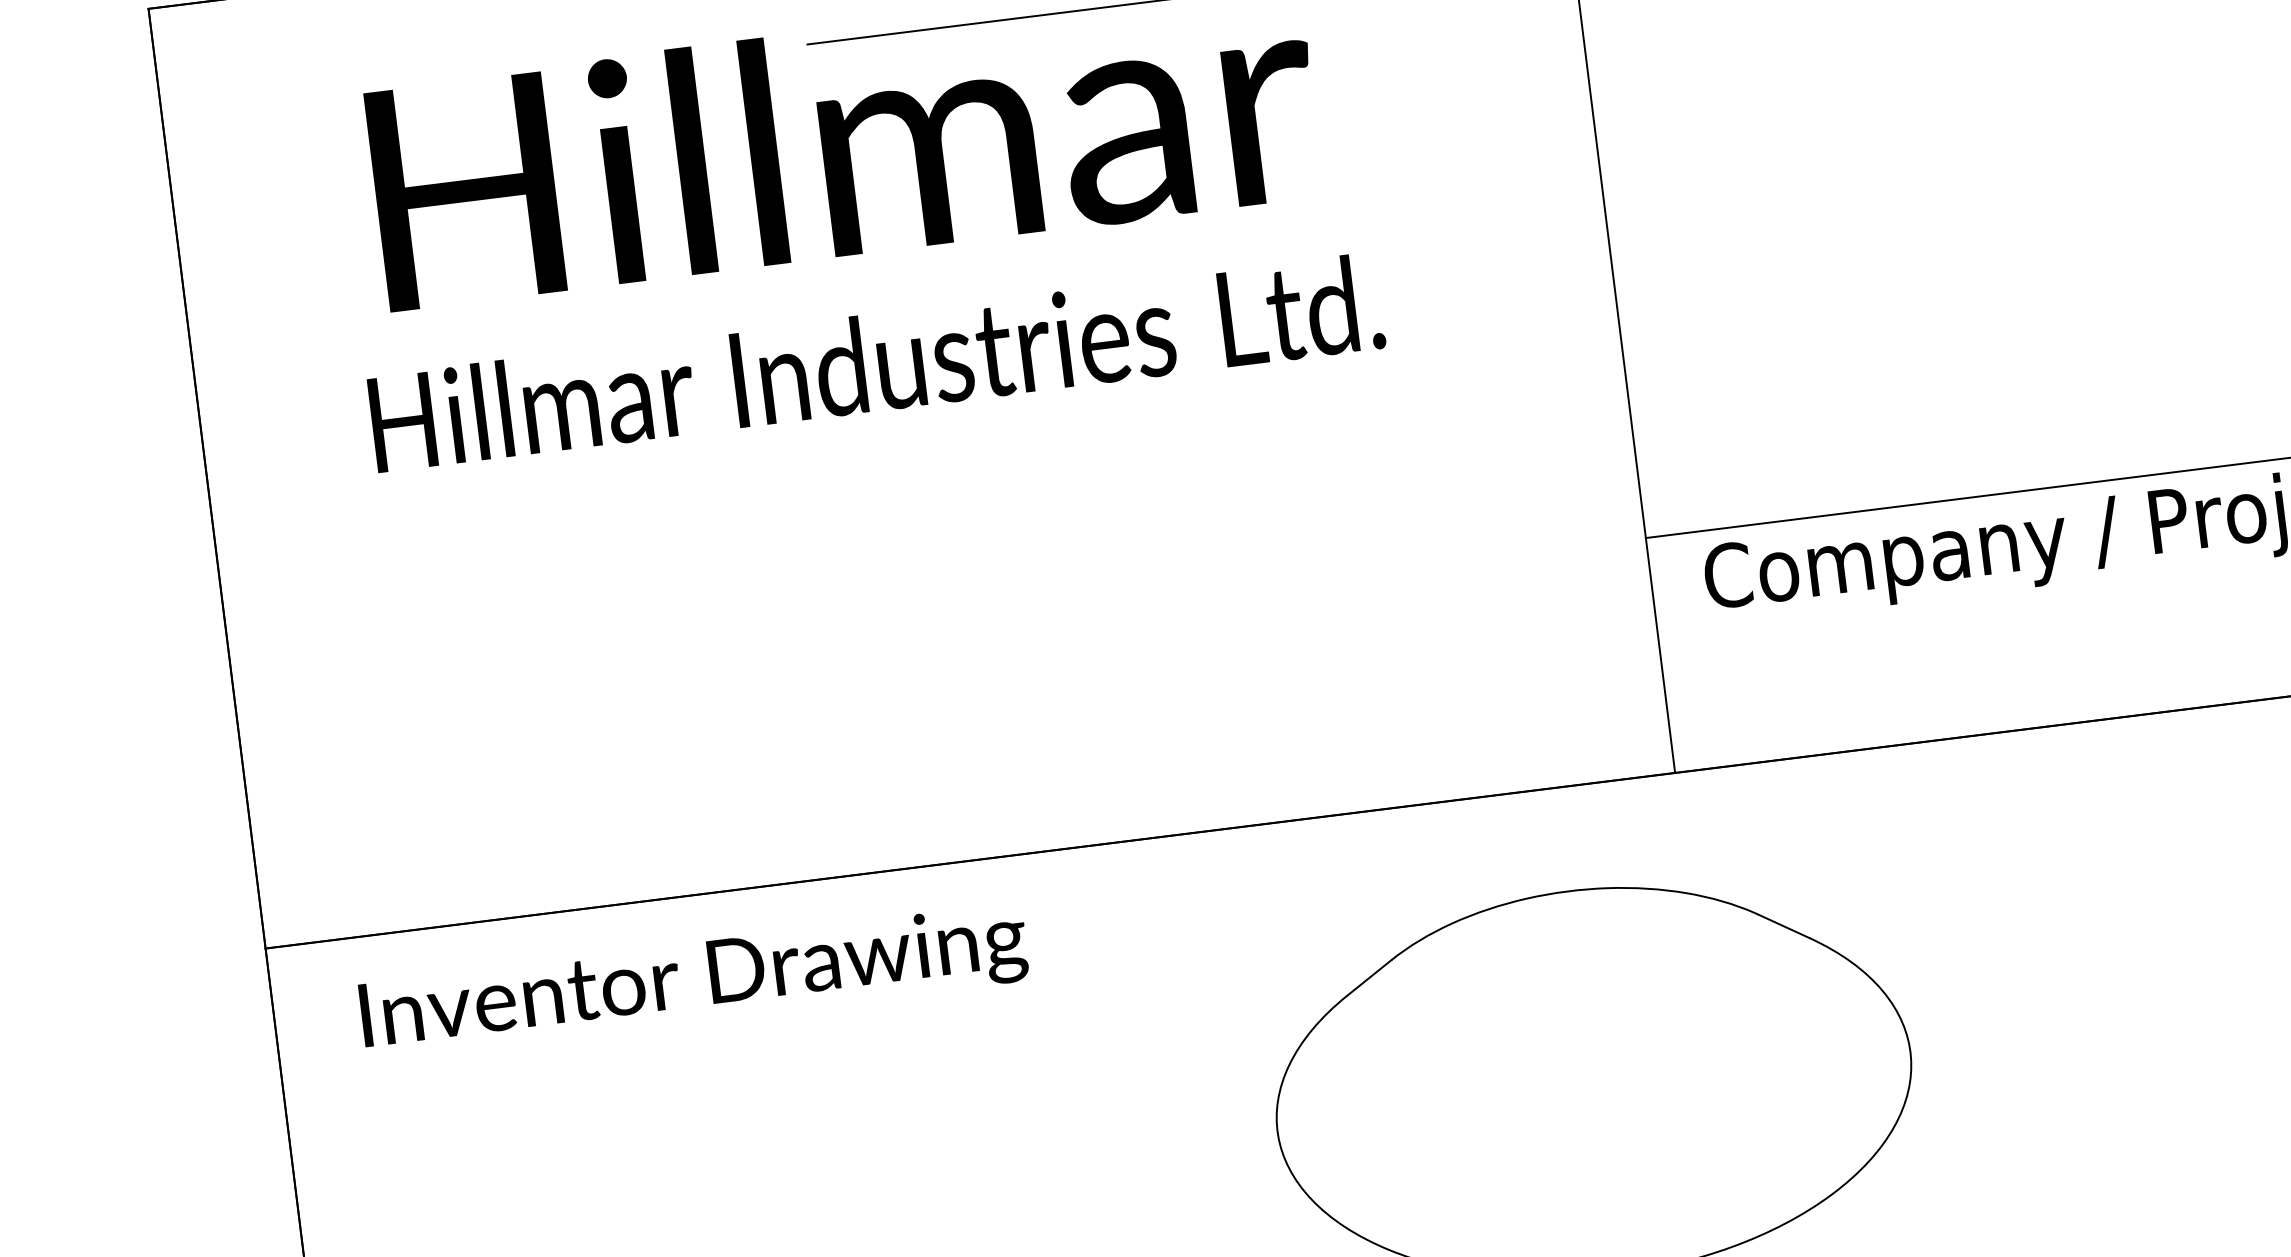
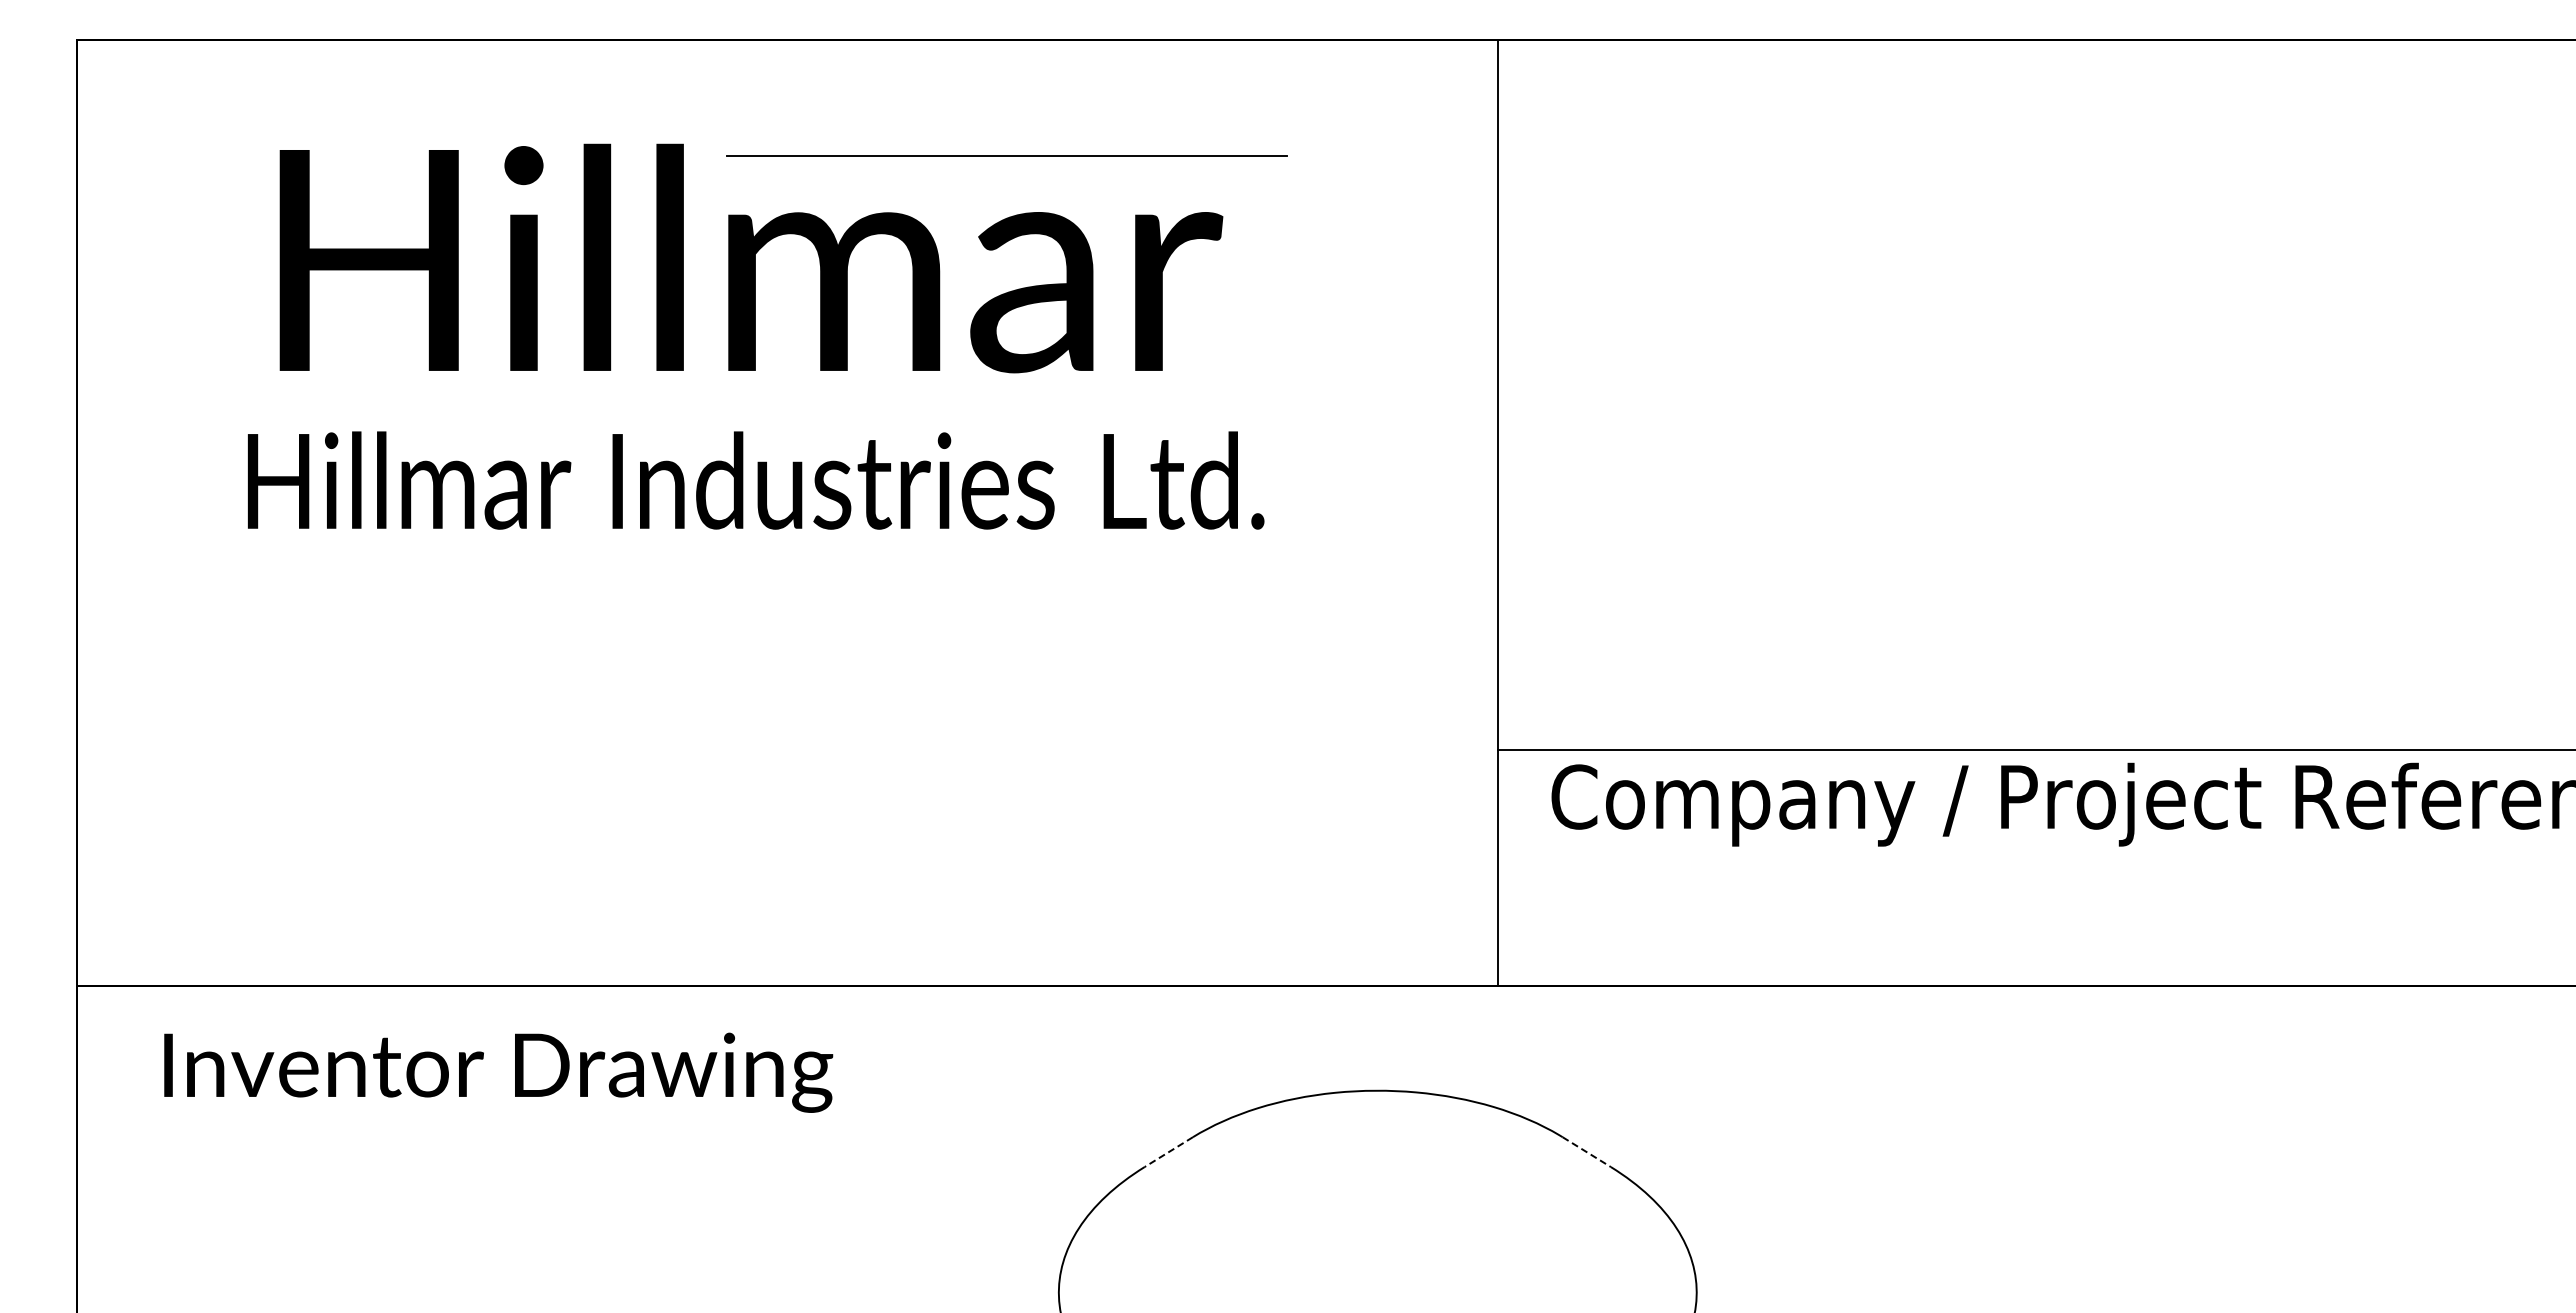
line: (1784, 926) -> (1587, 1152), solid -> dashed
line: (1368, 978) -> (1168, 1152), solid -> dashed

